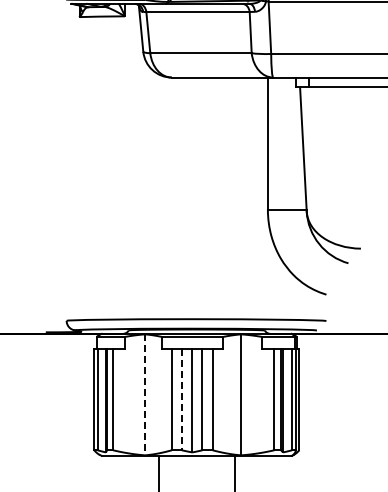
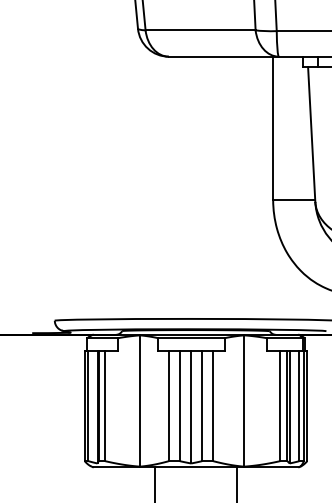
line: (145, 395) -> (140, 401), dashed -> solid
line: (181, 399) -> (179, 406), dashed -> solid

